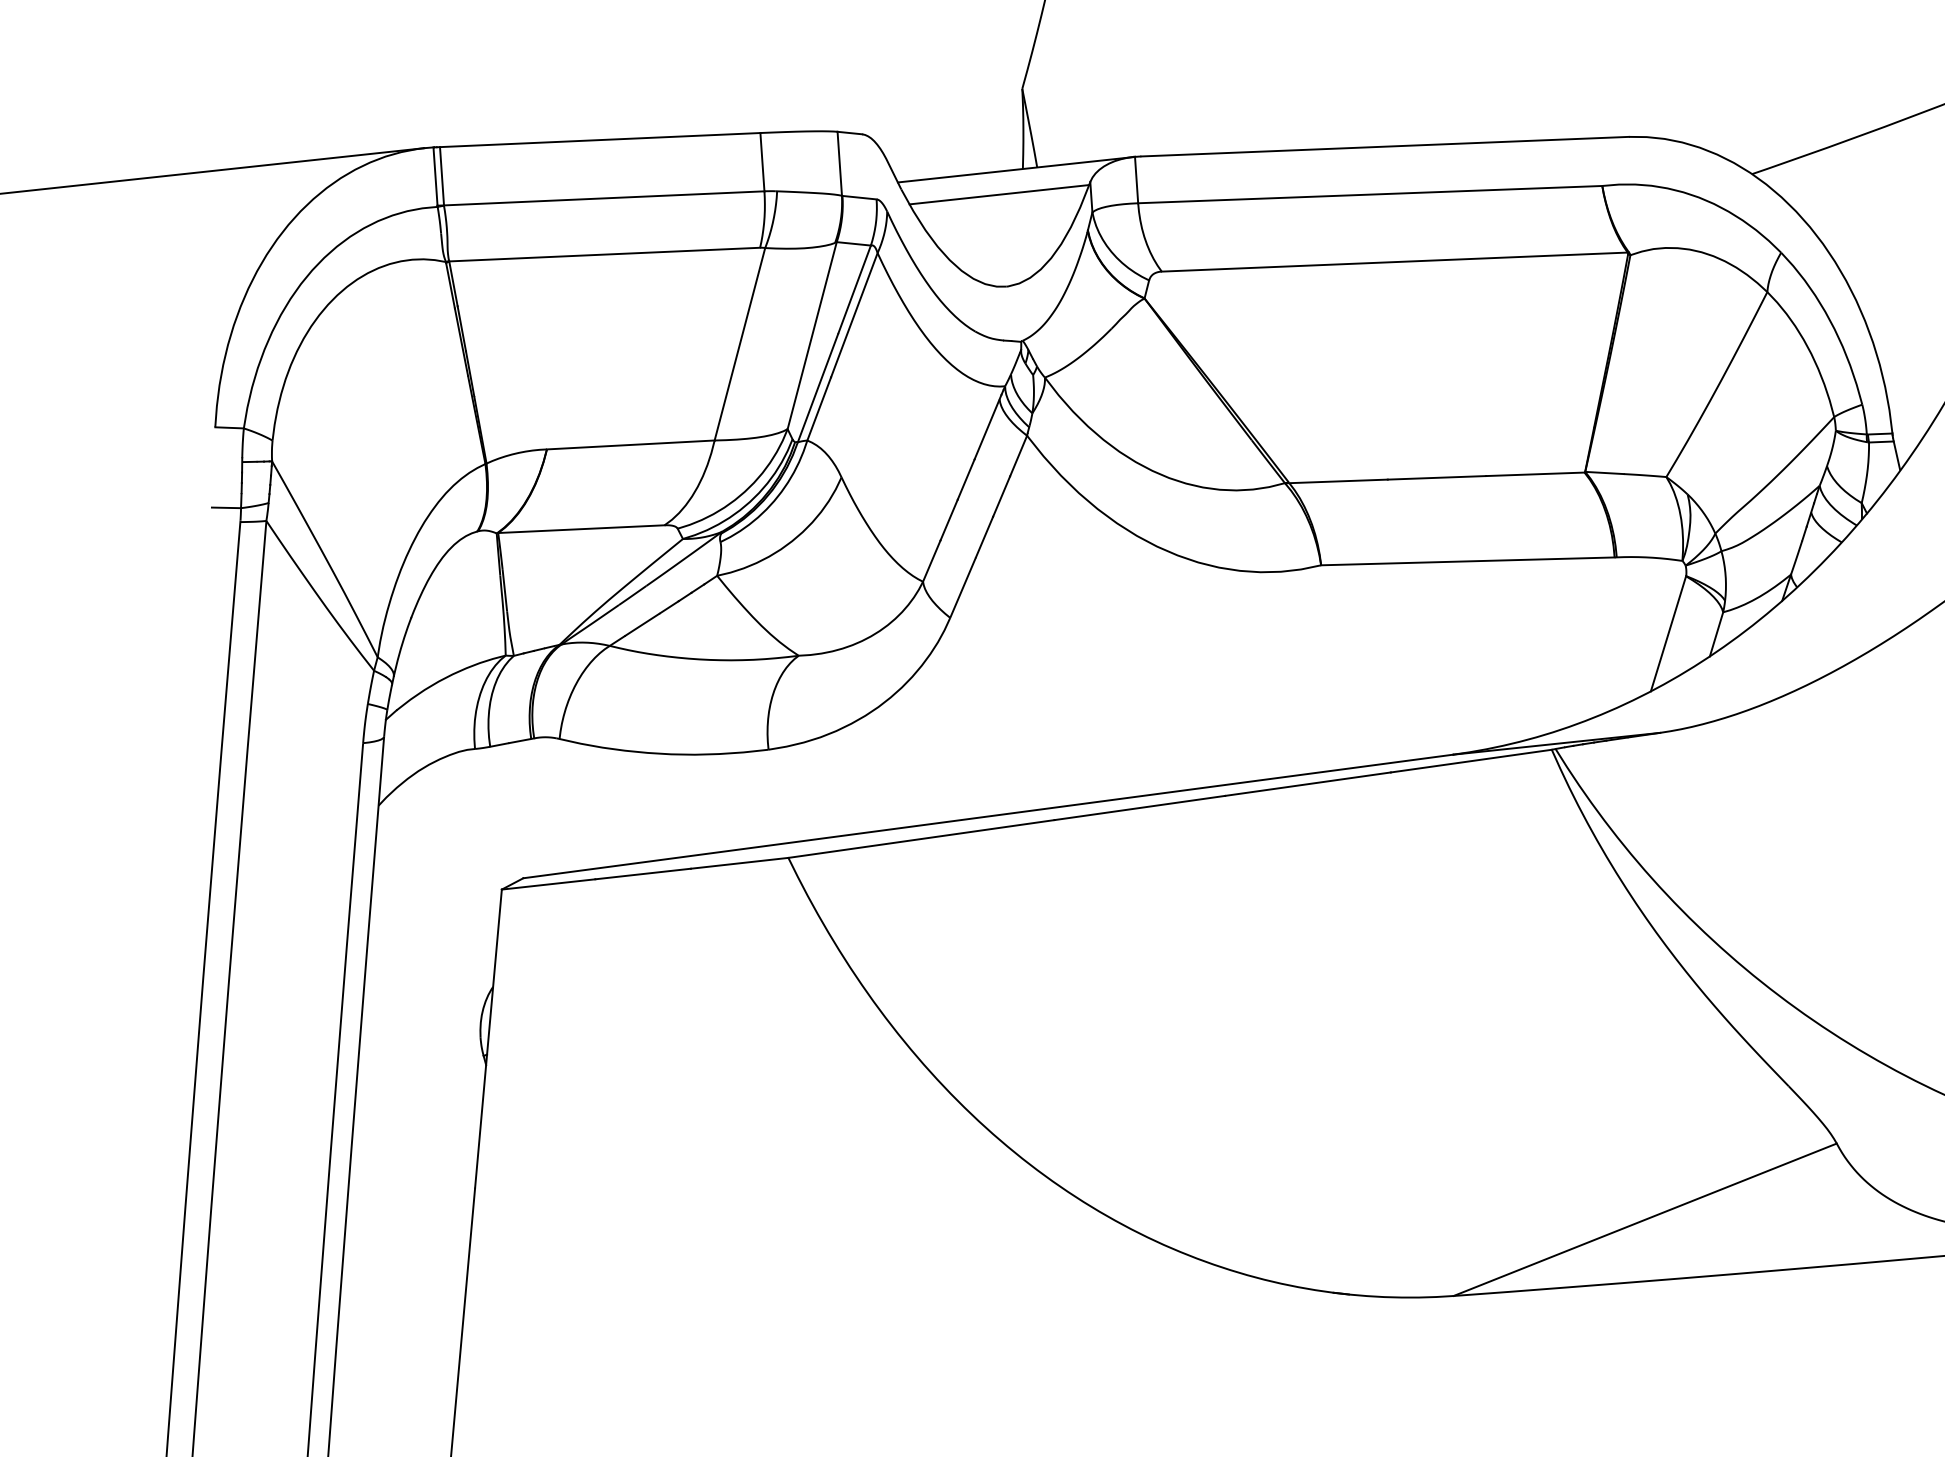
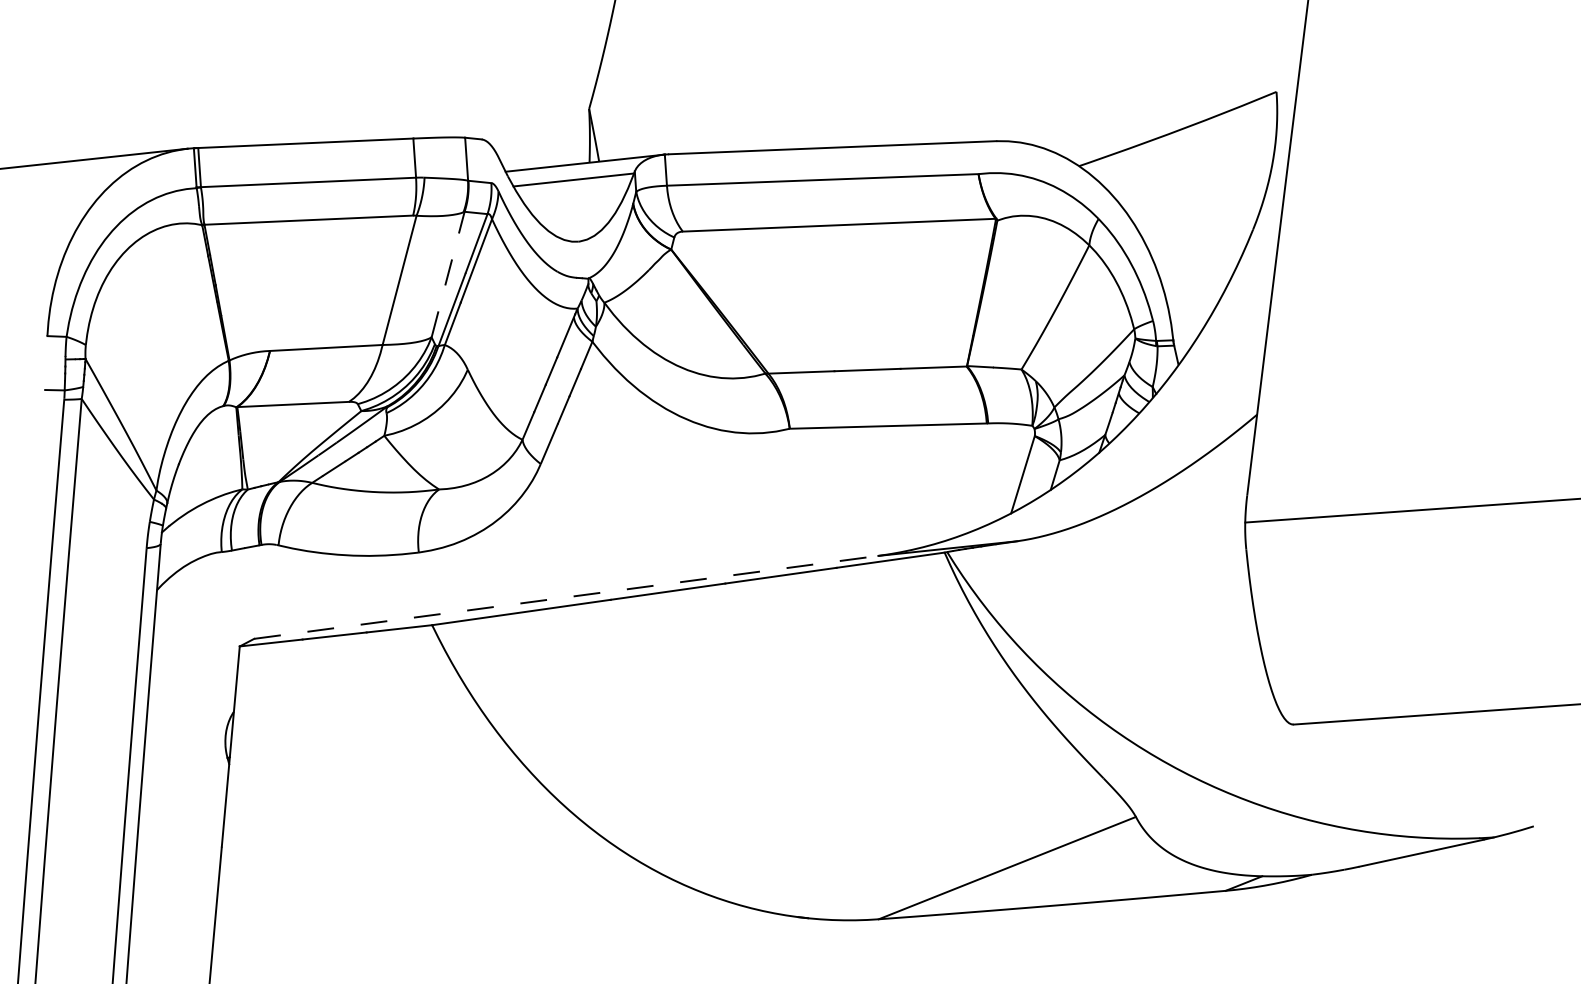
line: (812, 335) -> (448, 274), solid -> dashed
line: (988, 816) -> (566, 597), solid -> dashed

